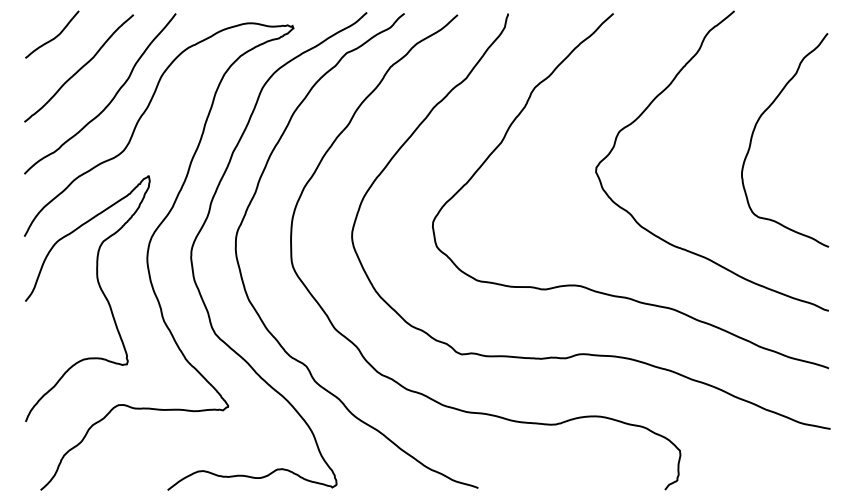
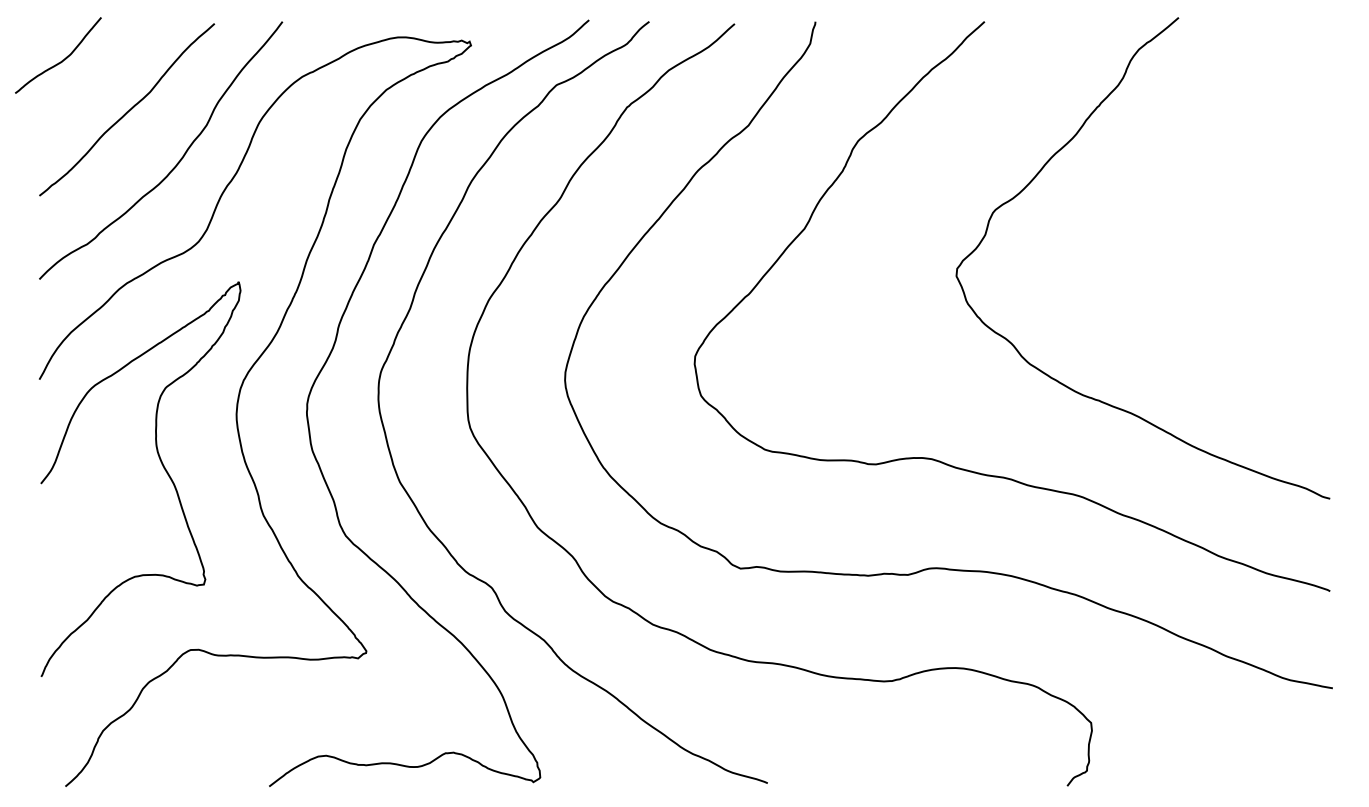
curve: (55, 36) -> (63, 58), moved
curve: (755, 129) -> (1212, 207), removed

